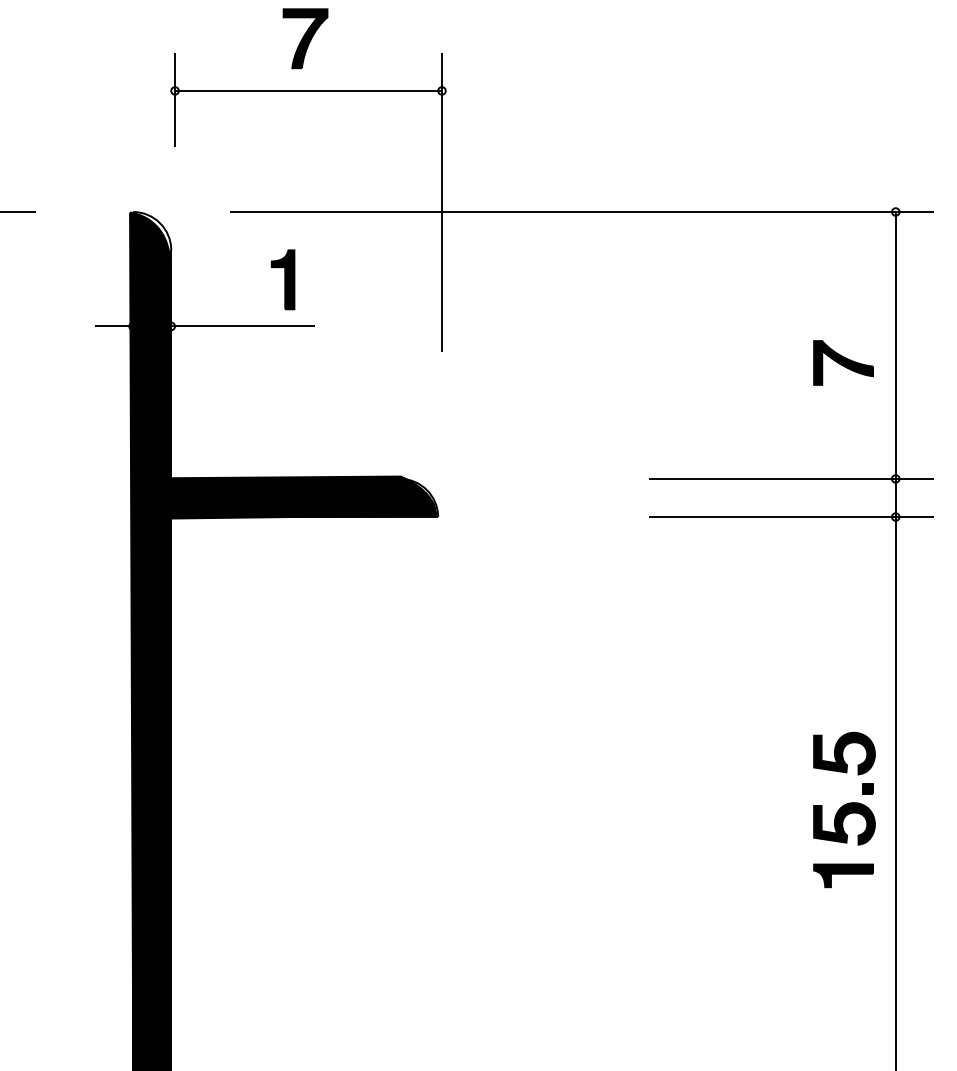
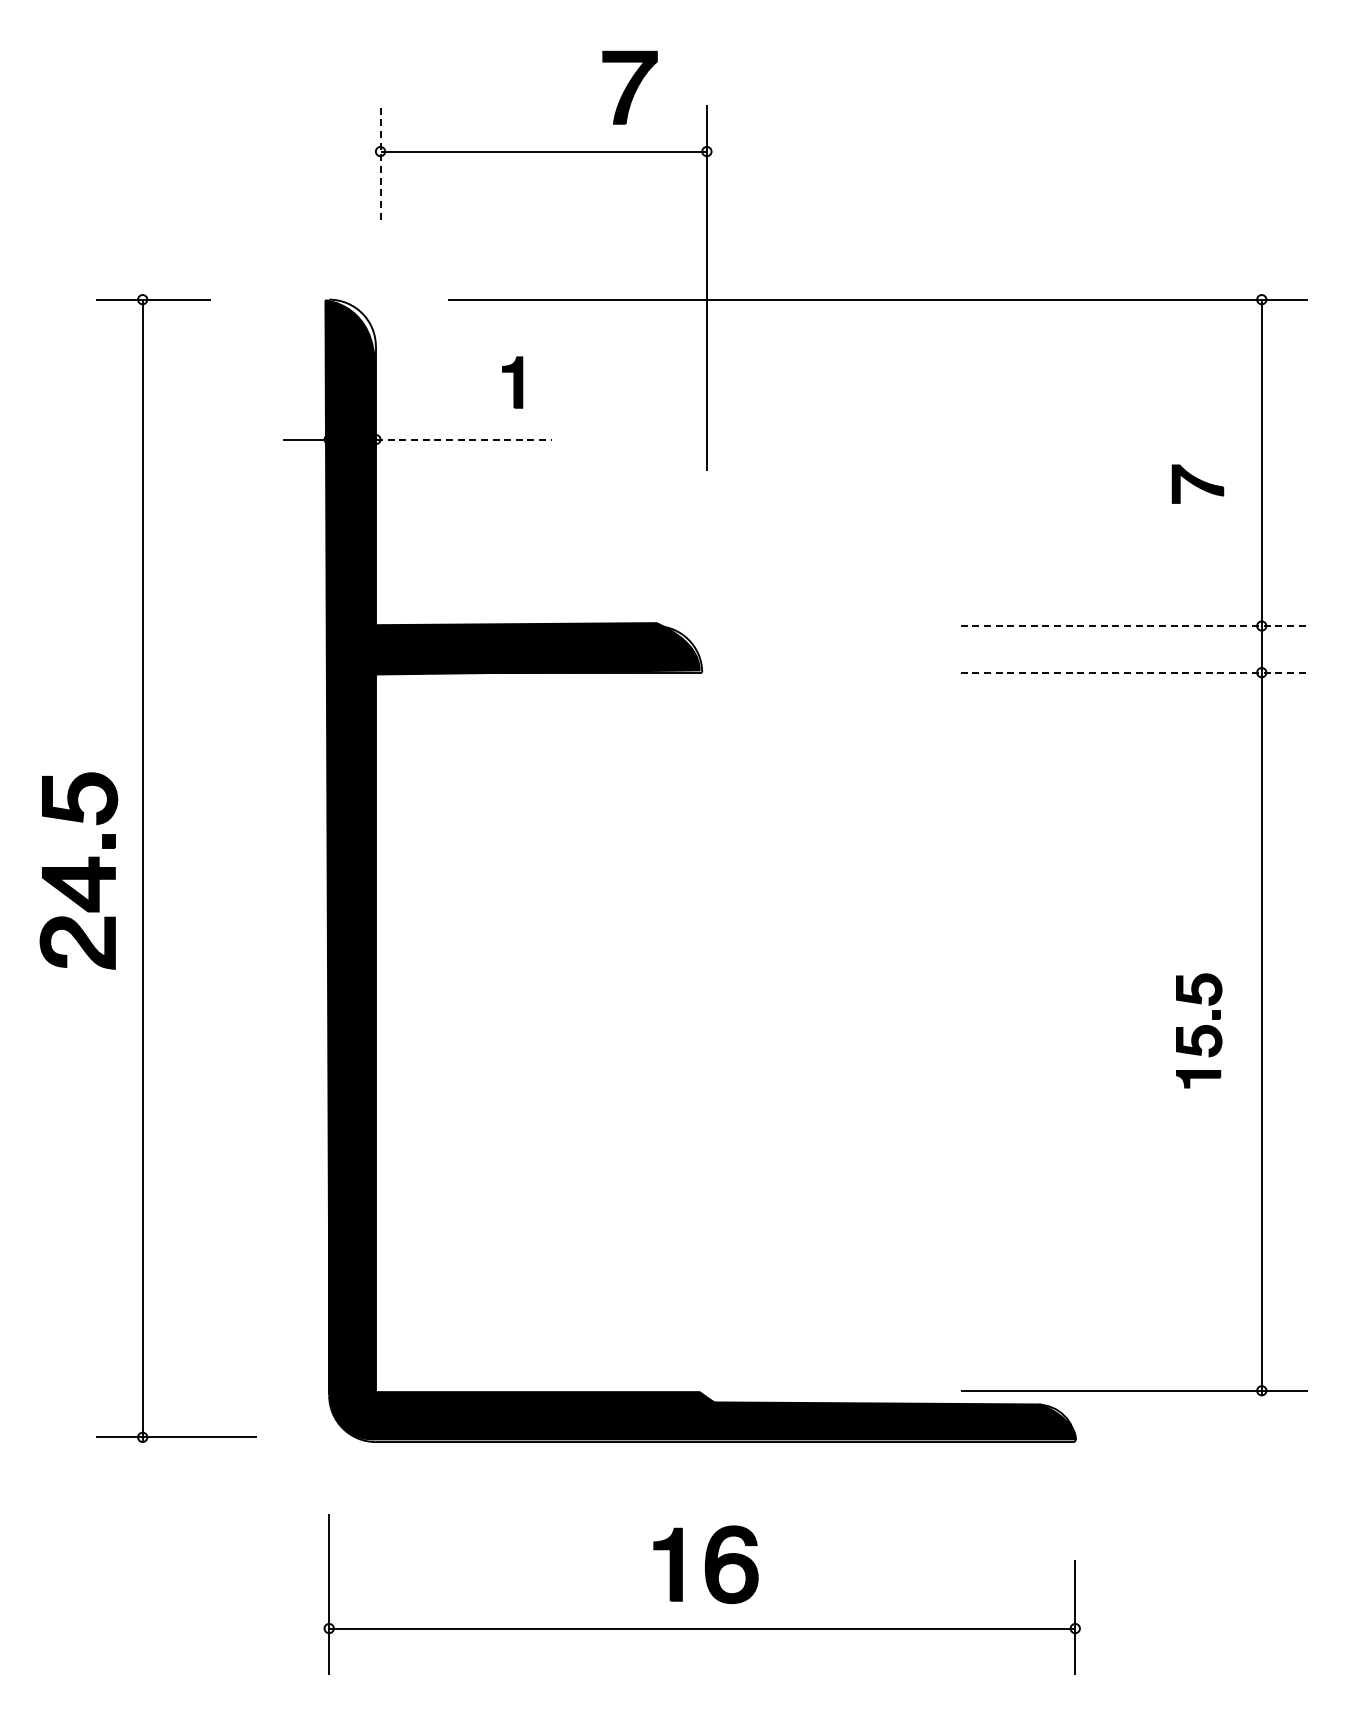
part: (305, 38) -> (629, 87), moved
line: (175, 99) -> (380, 161), solid -> dashed
part: (282, 279) -> (512, 382), size x0.7
line: (242, 326) -> (463, 439), solid -> dashed
part: (843, 362) -> (1197, 483), size x0.7
line: (791, 479) -> (1134, 626), solid -> dashed
line: (791, 516) -> (1134, 672), solid -> dashed
part: (844, 809) -> (1199, 1030), size x0.6

